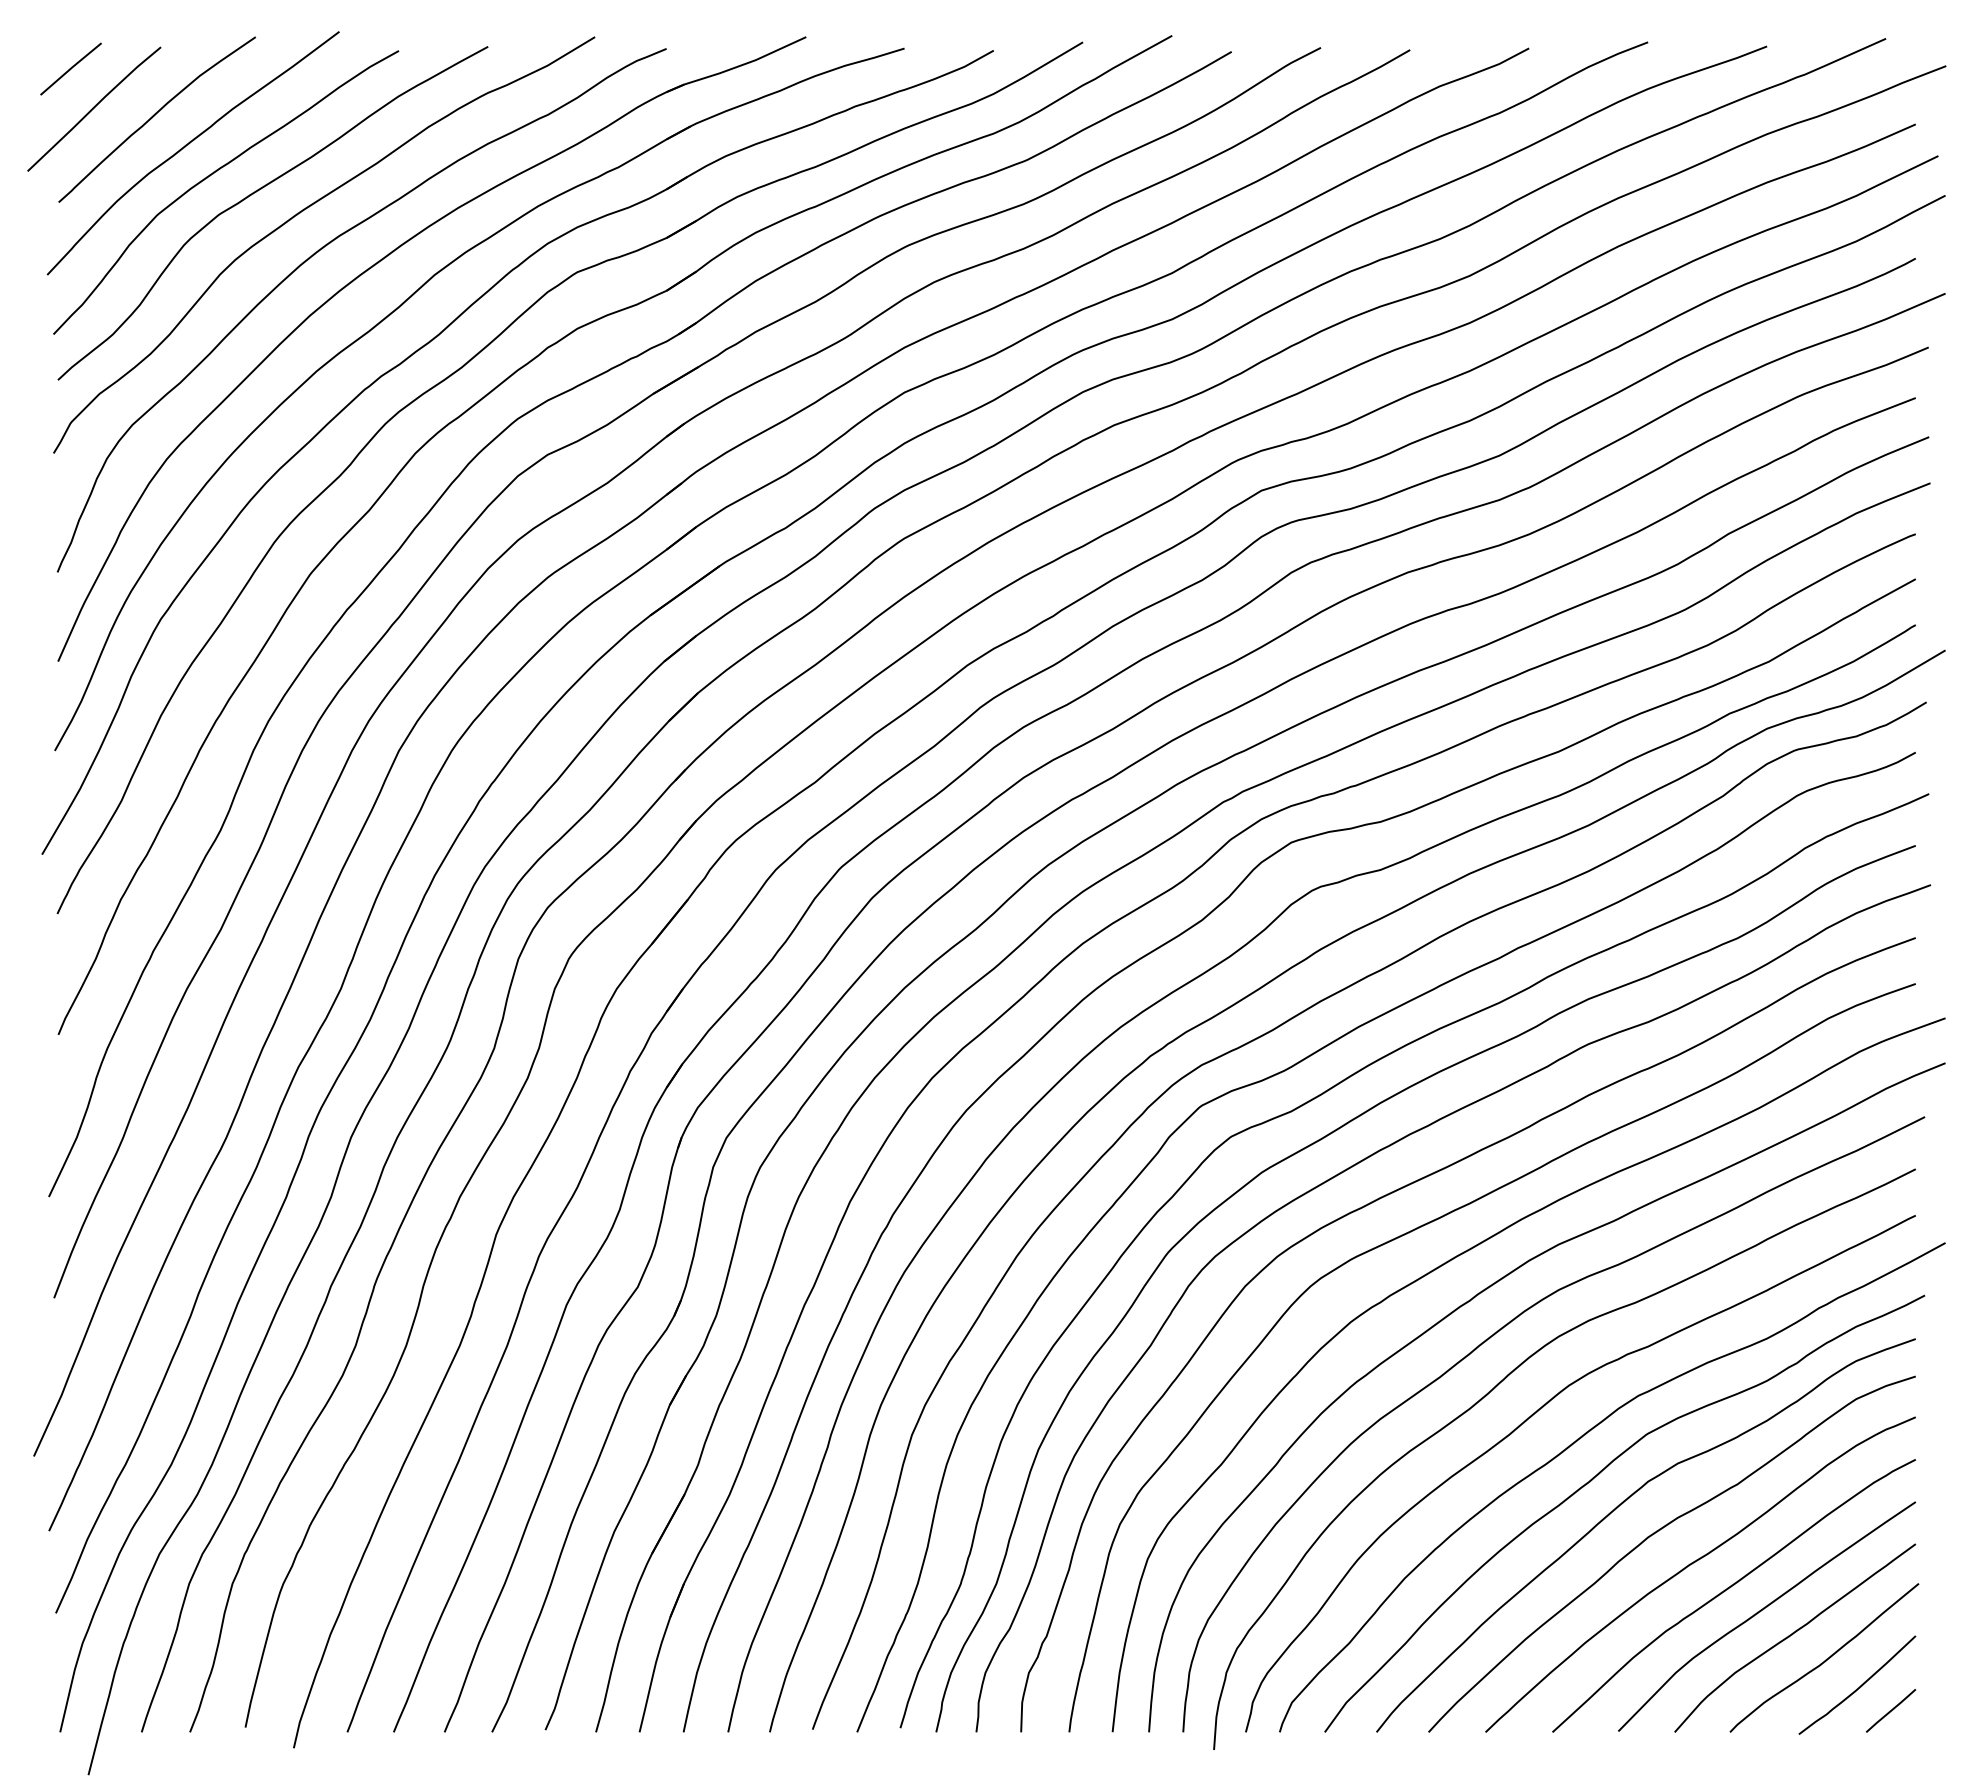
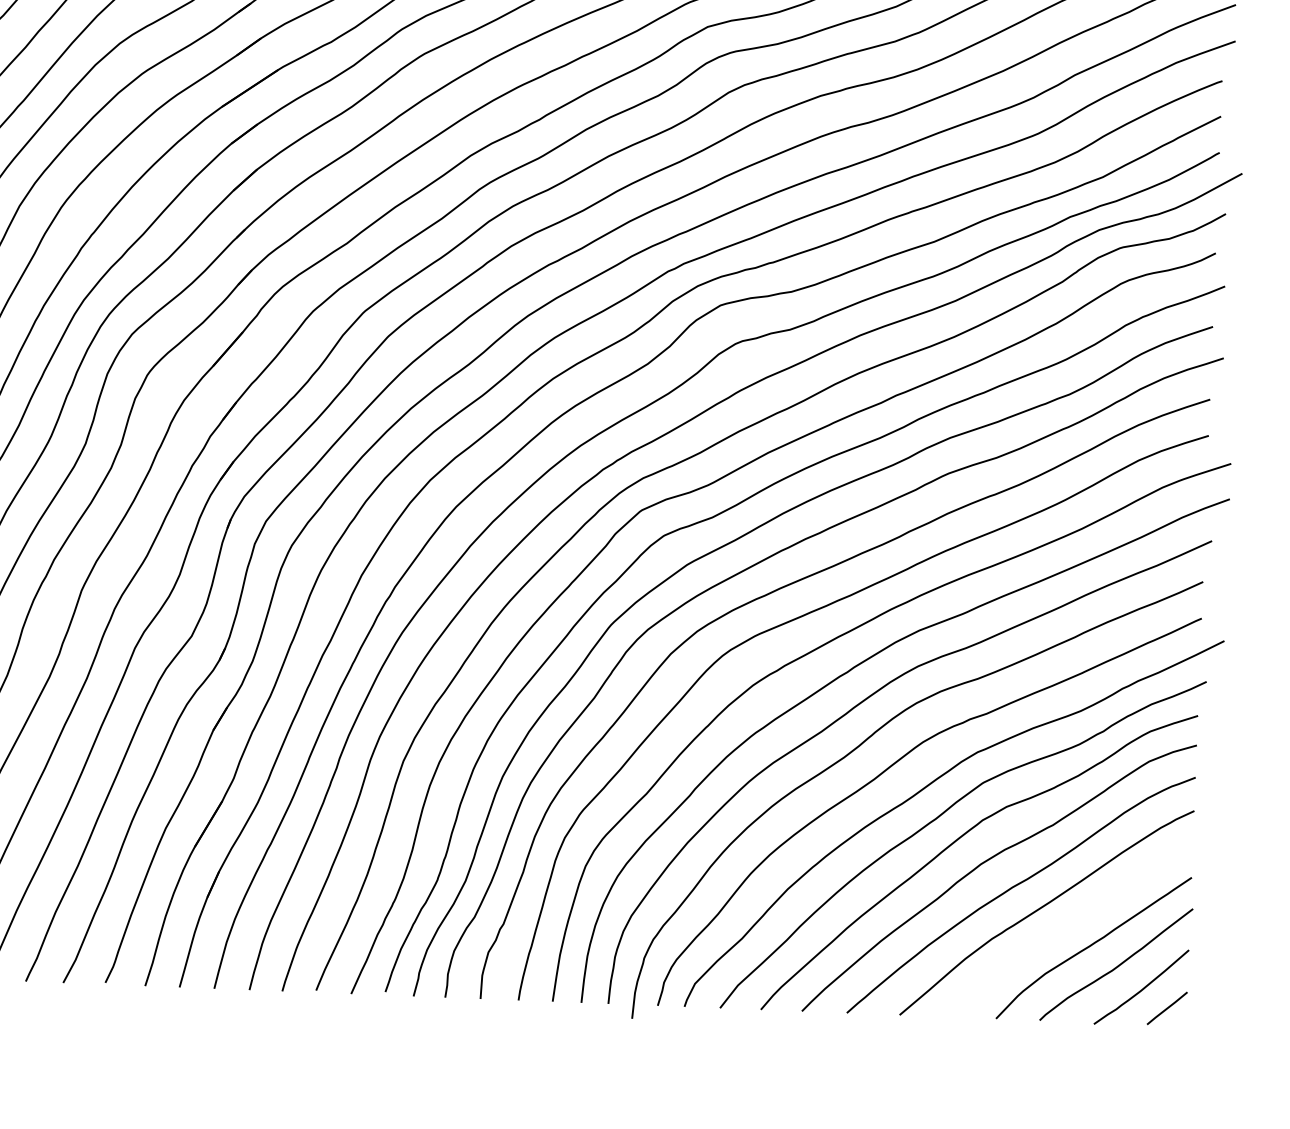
curve: (1764, 1609) -> (1070, 924), removed

